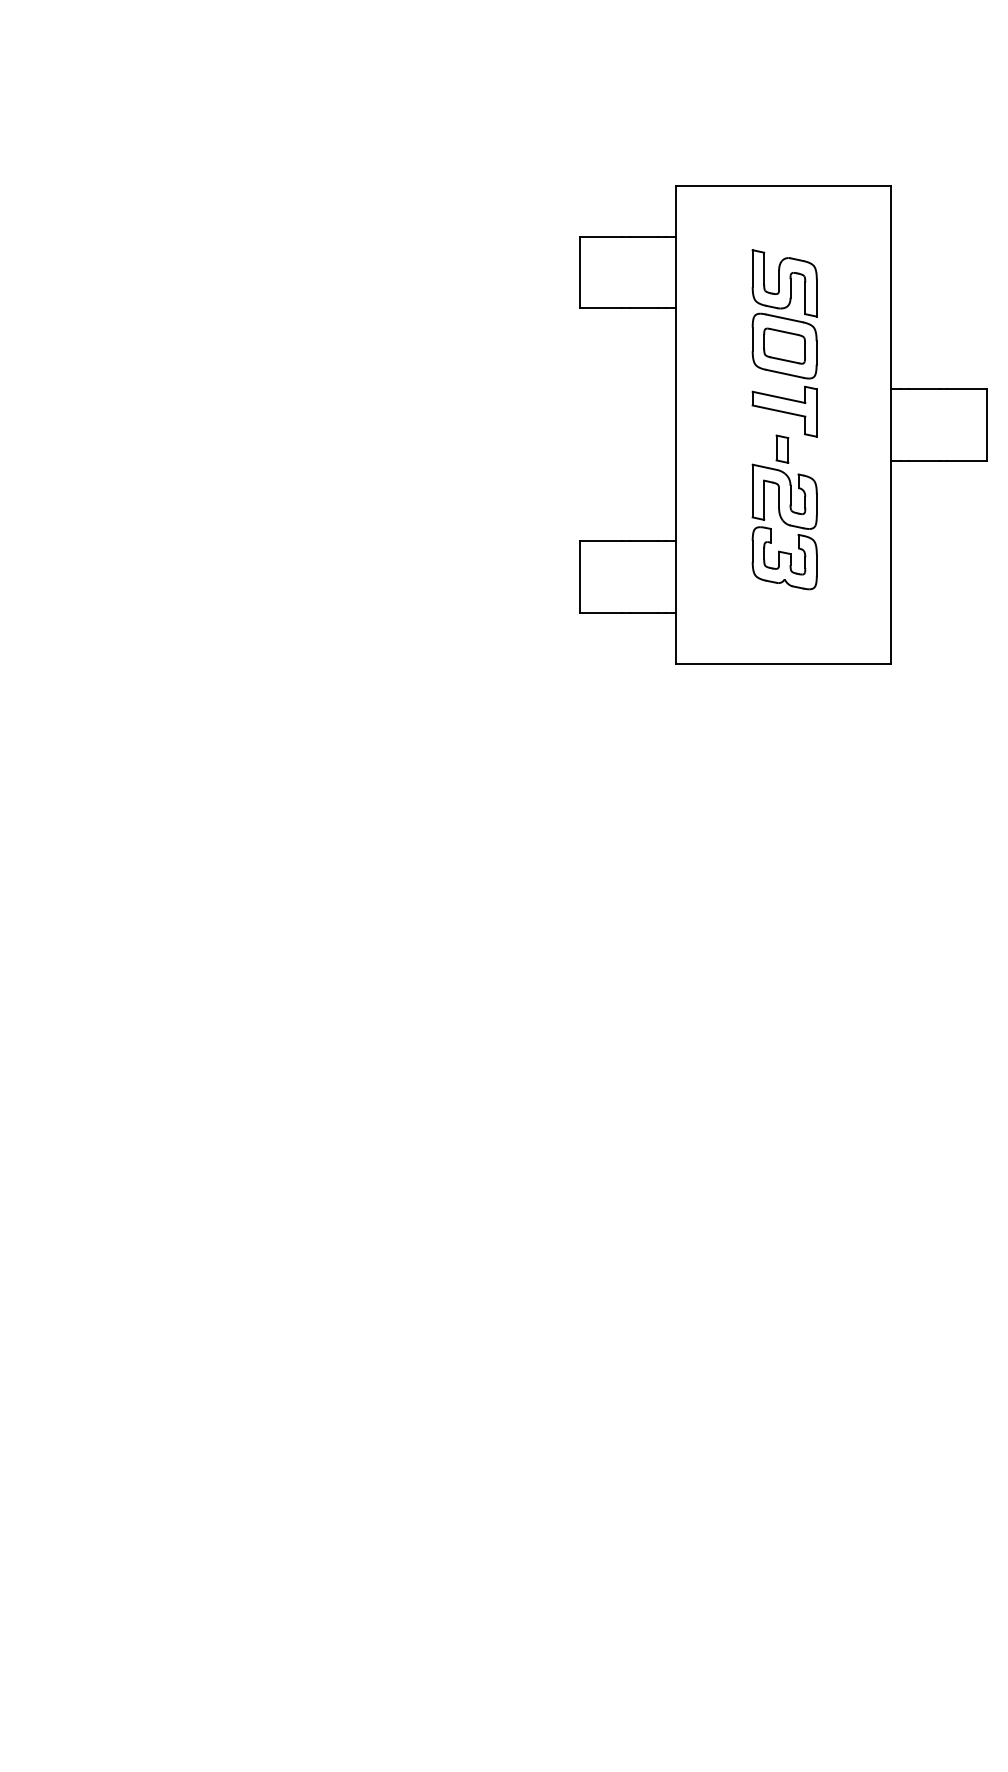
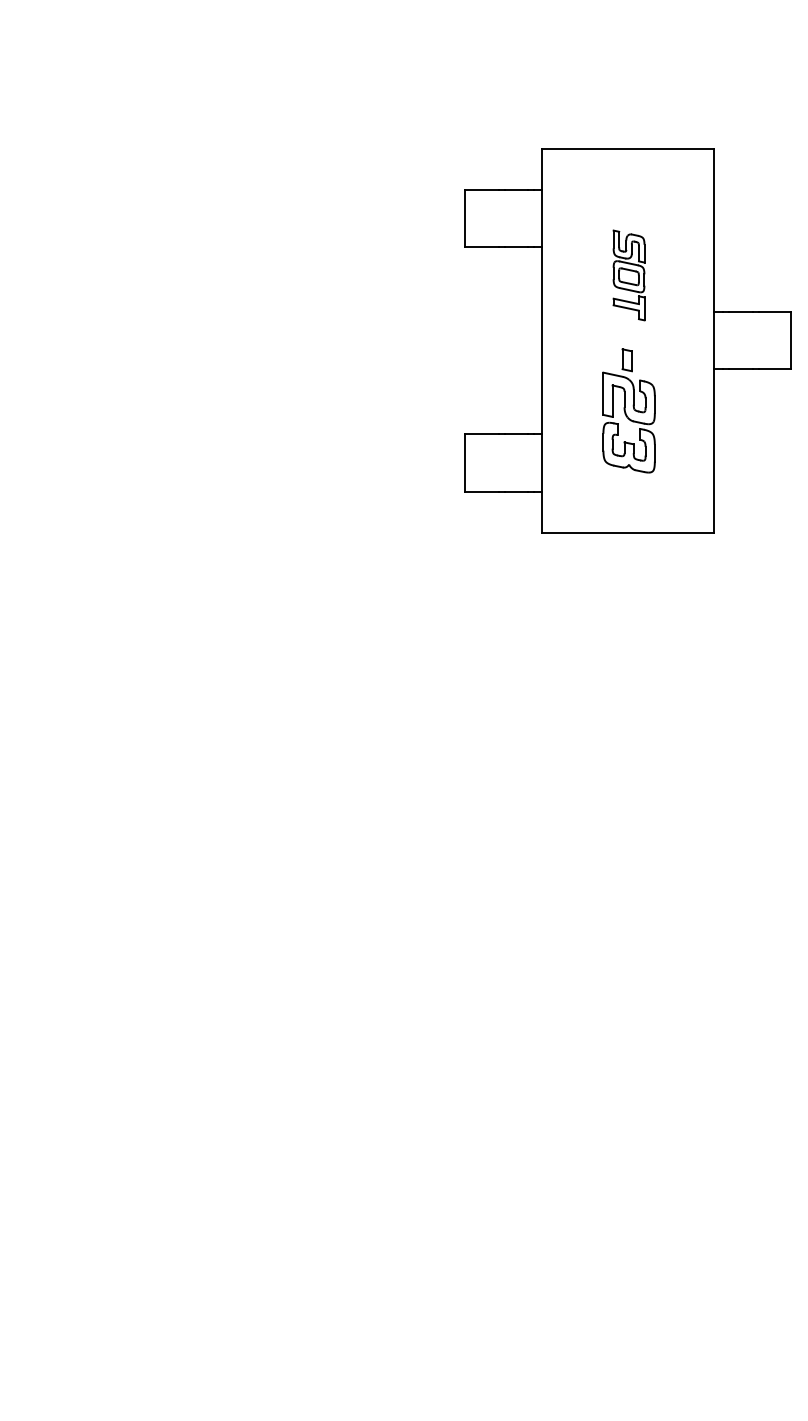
part: (783, 343) -> (628, 275), size x0.6

